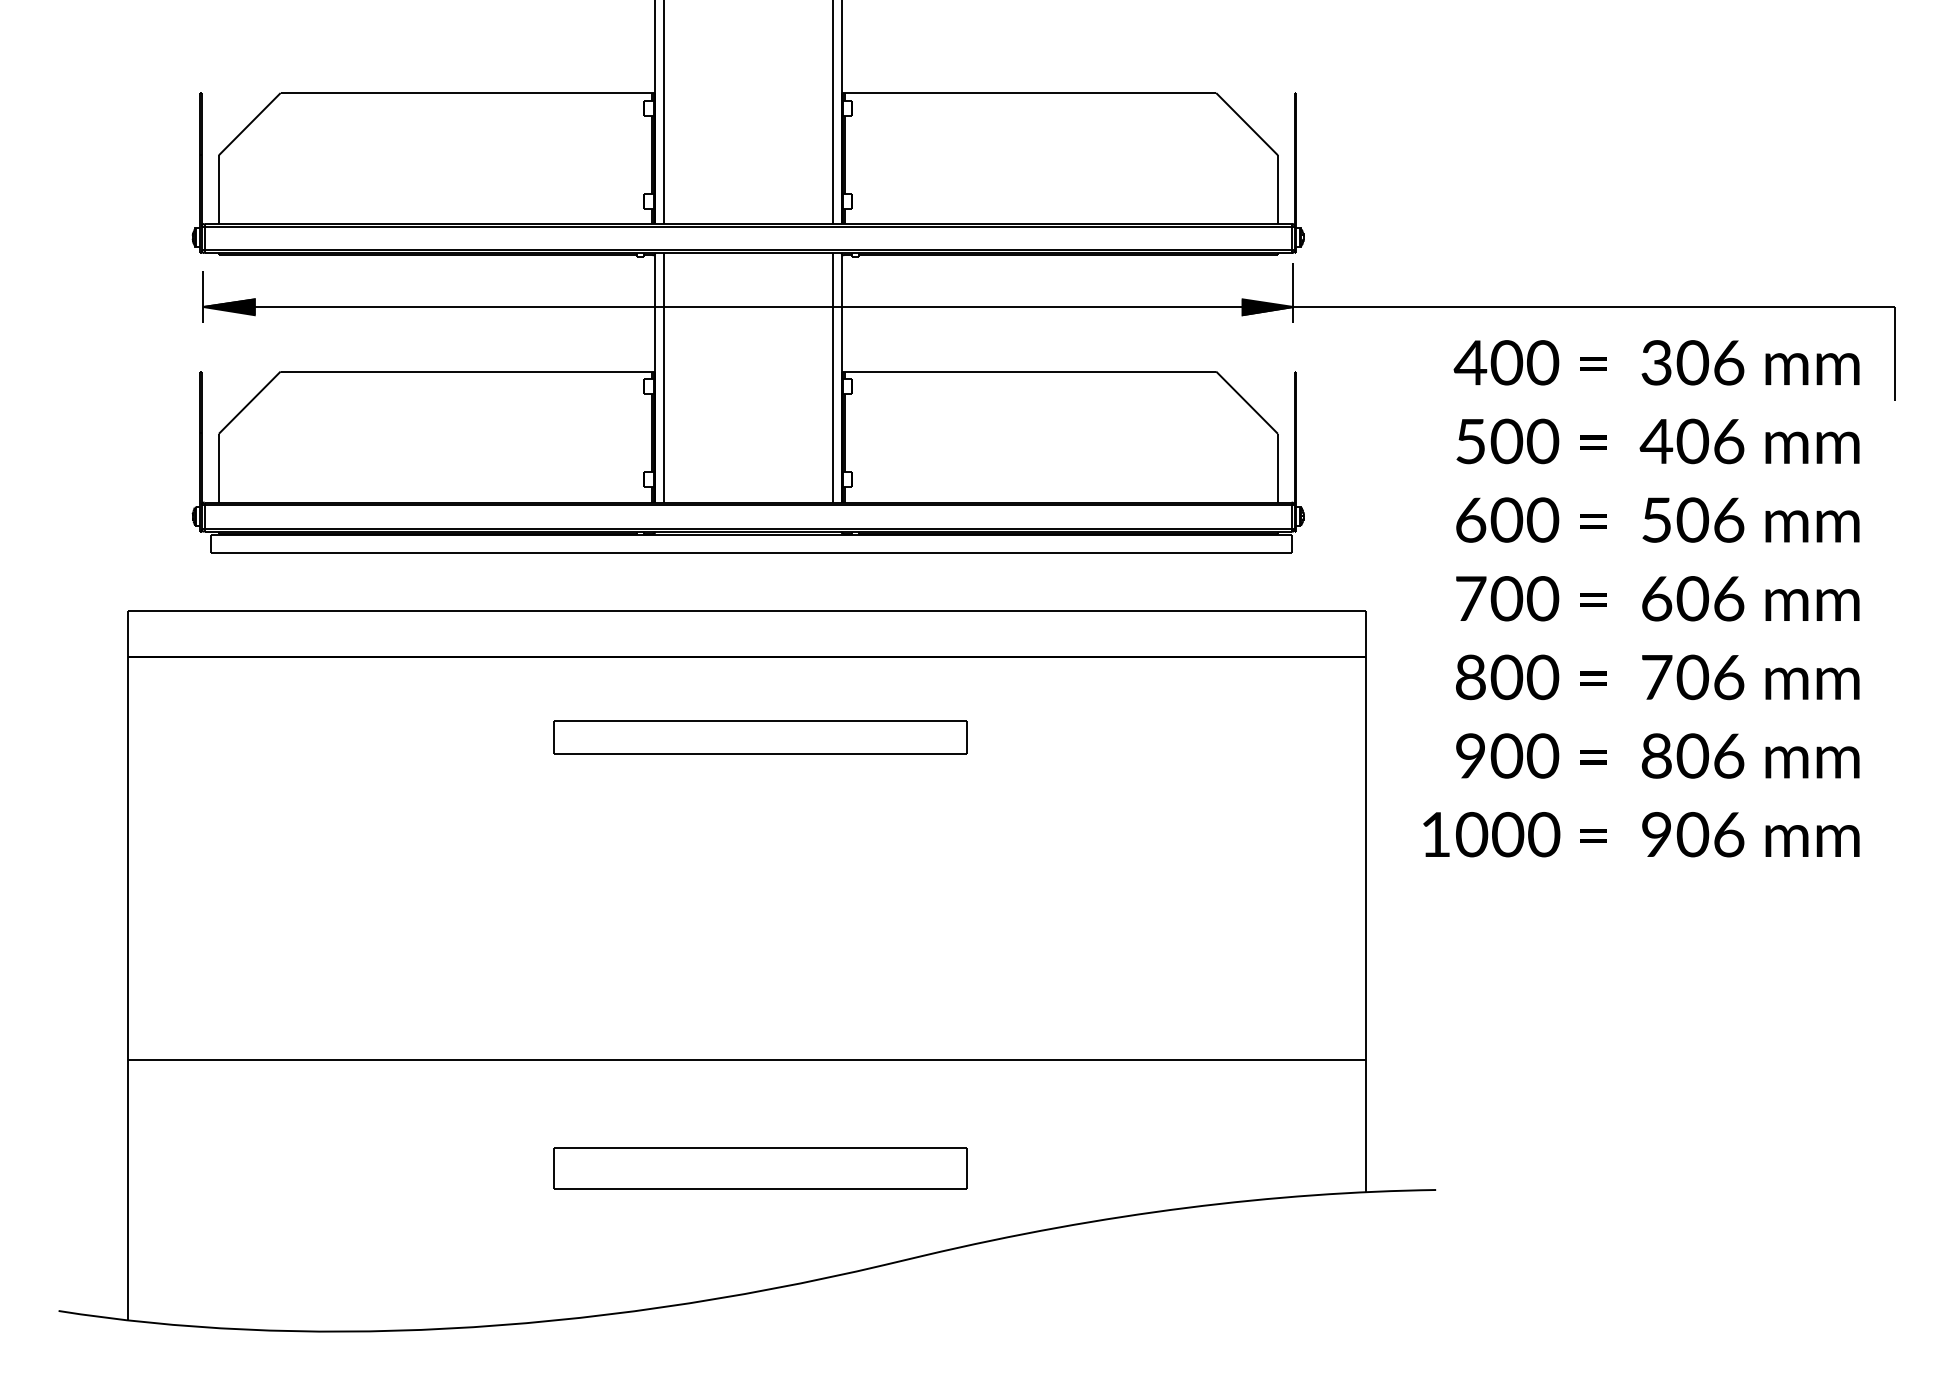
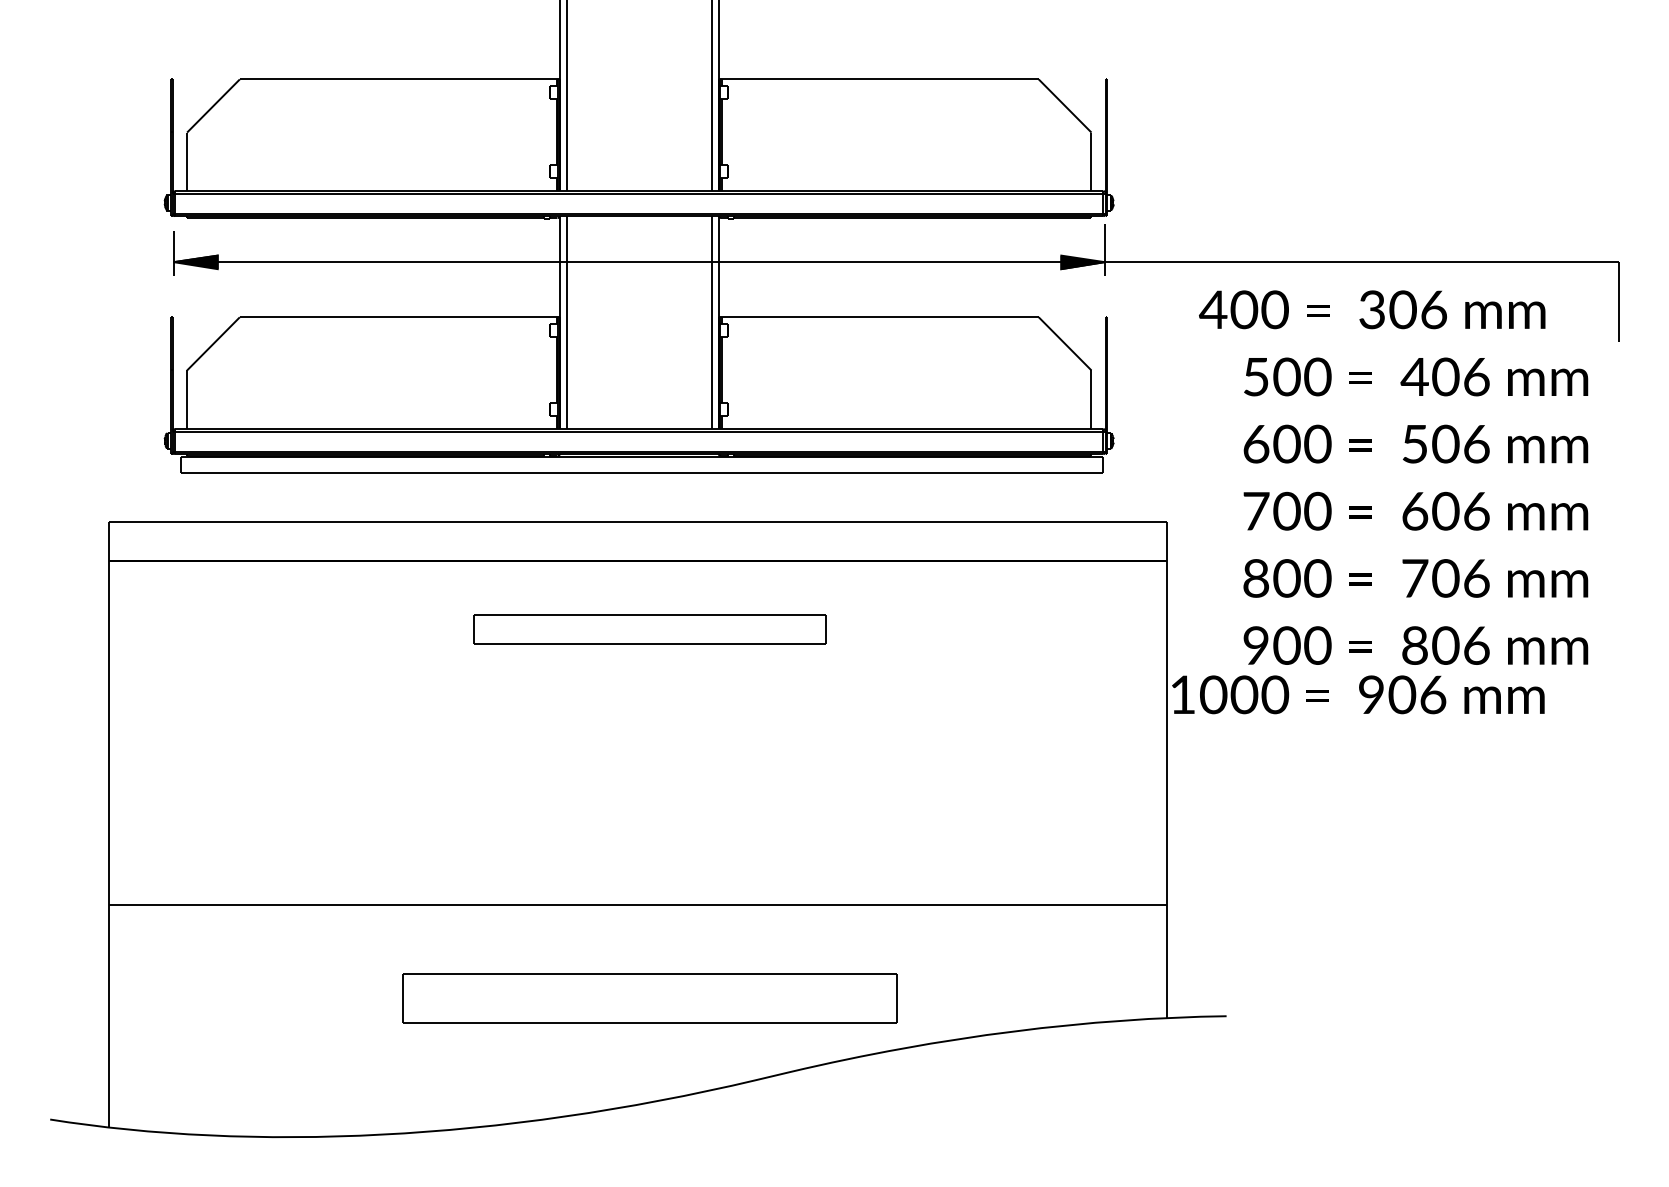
text: (1656, 362) -> (1372, 309), moved
text: (1641, 834) -> (1358, 694), moved
part: (760, 1168) -> (649, 997), size x1.4

